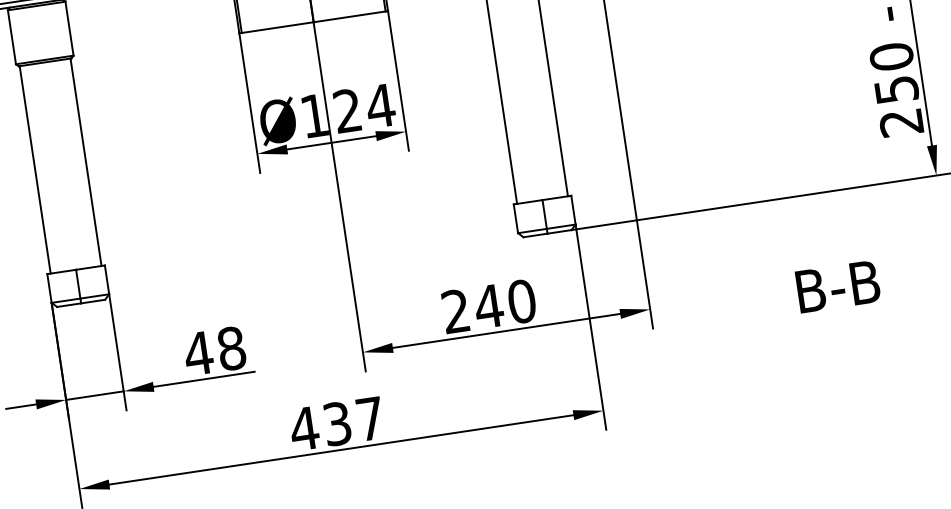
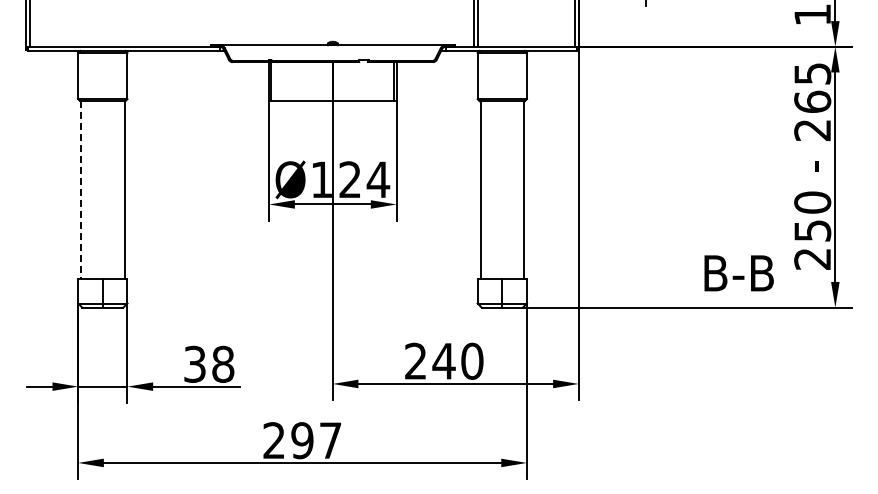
line: (35, 170) -> (81, 190), solid -> dashed
text: (837, 286) -> (738, 273), moved
text: (197, 352) -> (194, 363), 48 -> 38
text: (319, 426) -> (287, 440), 437 -> 297

